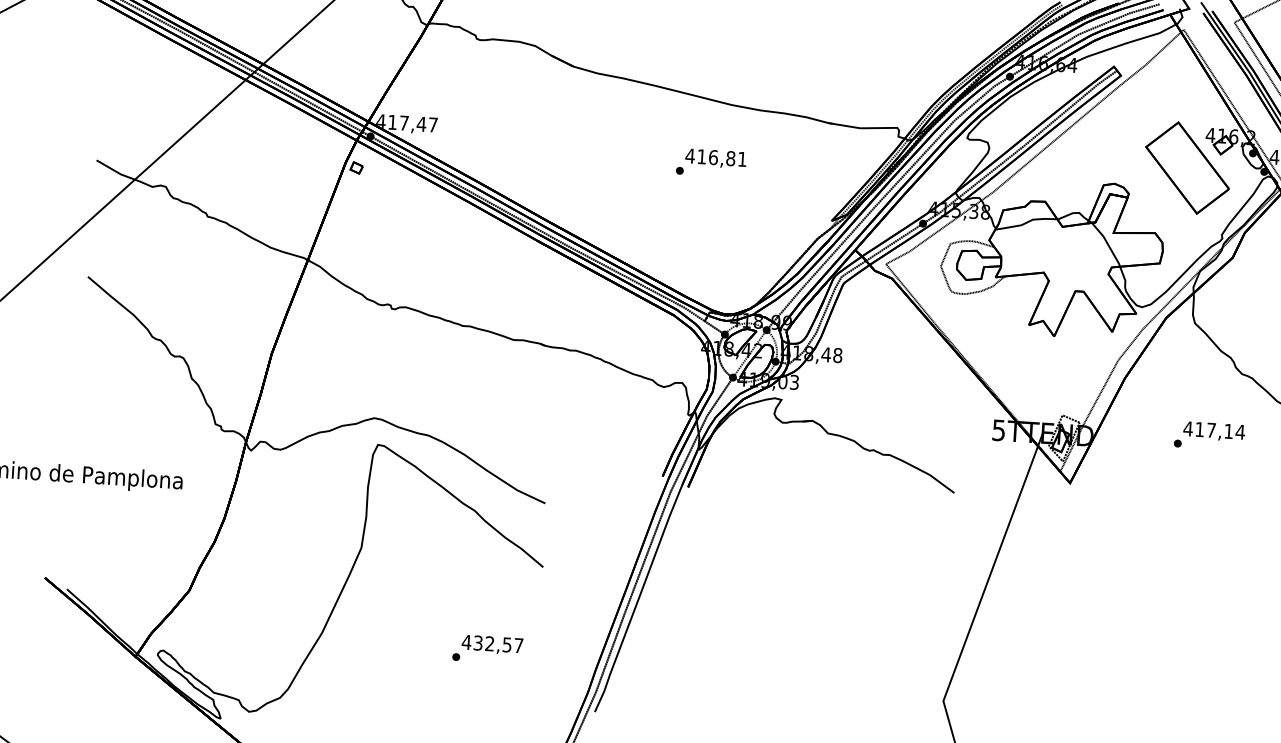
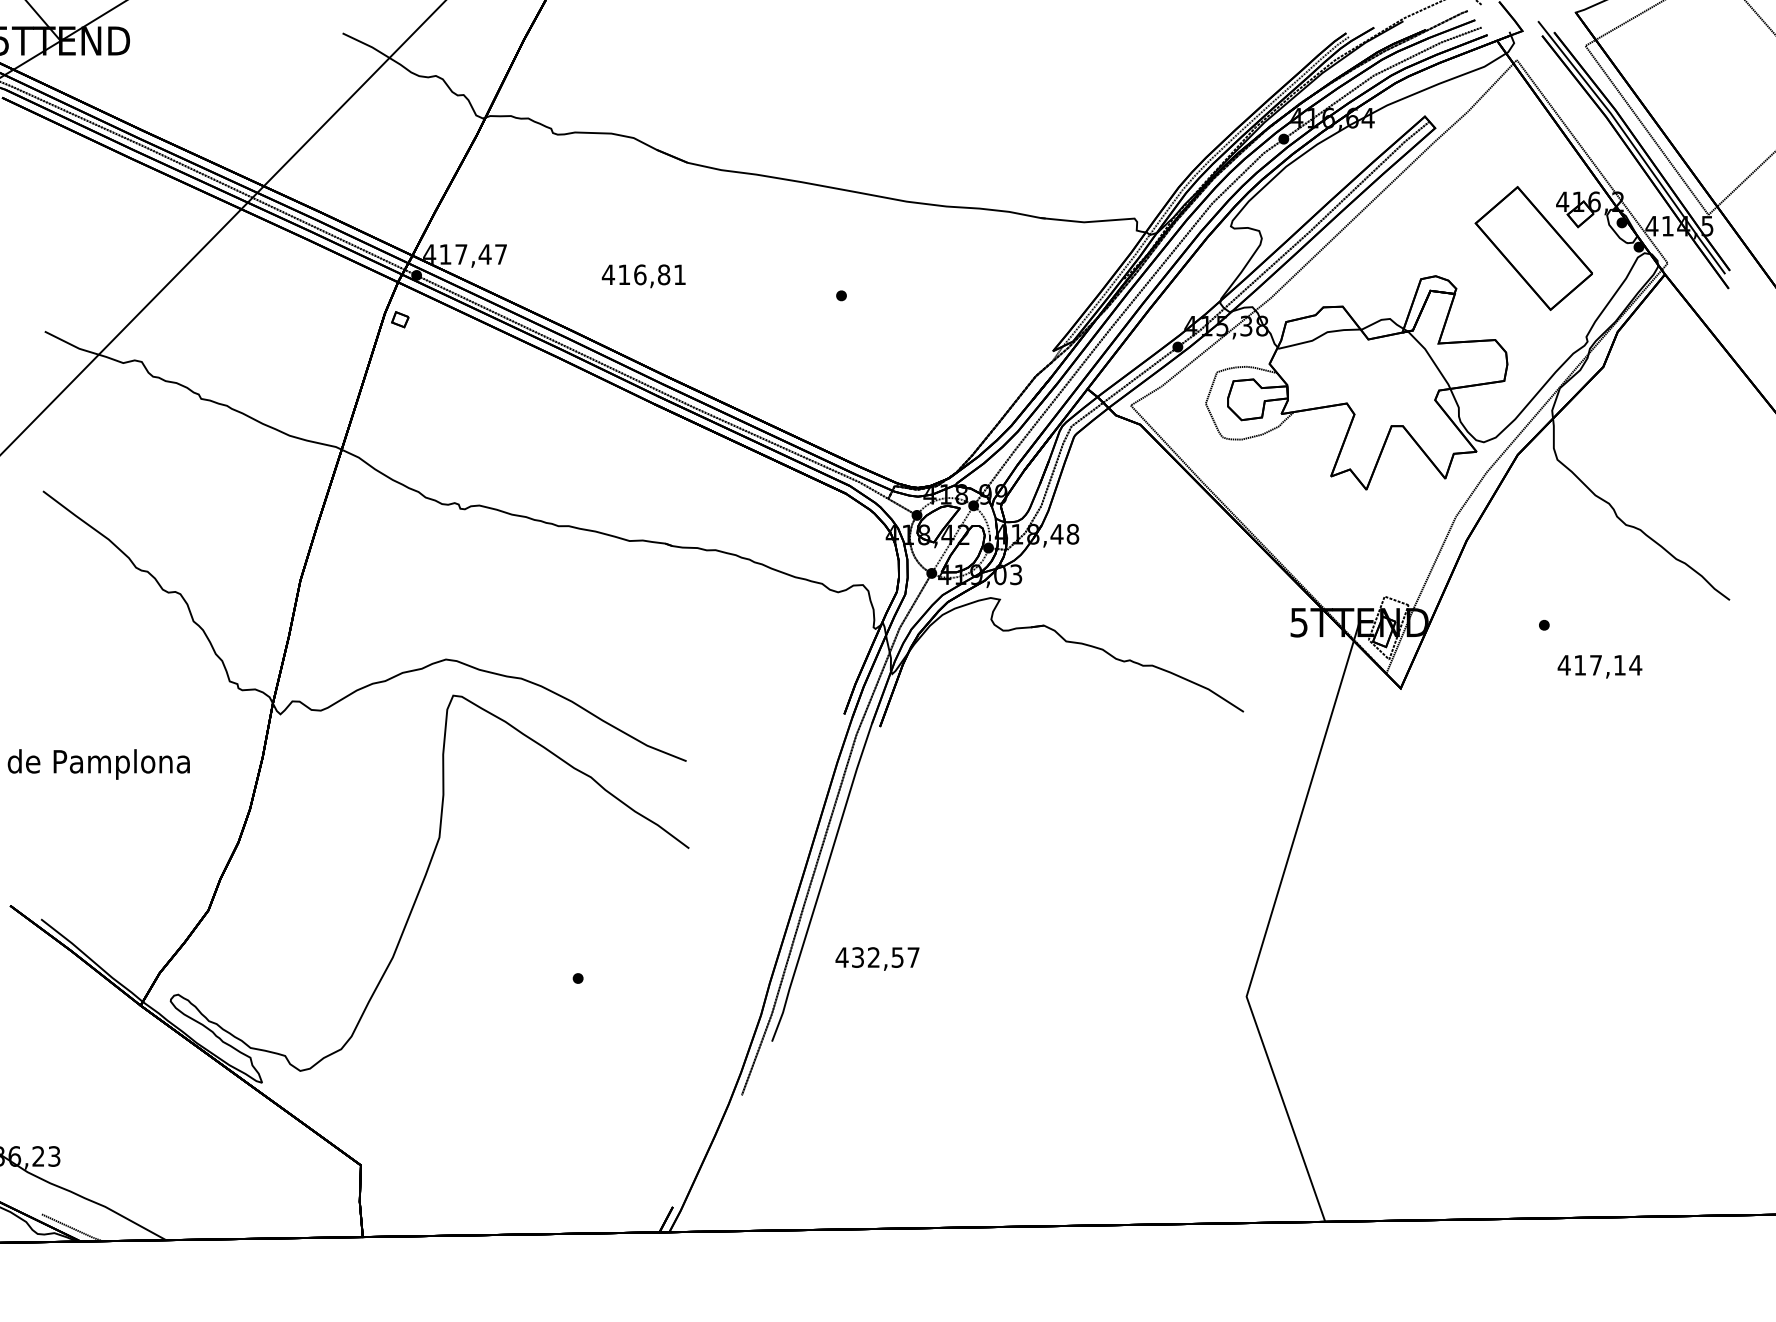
text: (715, 158) -> (643, 276), moved
text: (1213, 431) -> (1599, 666), moved
text: (492, 644) -> (877, 958), moved

